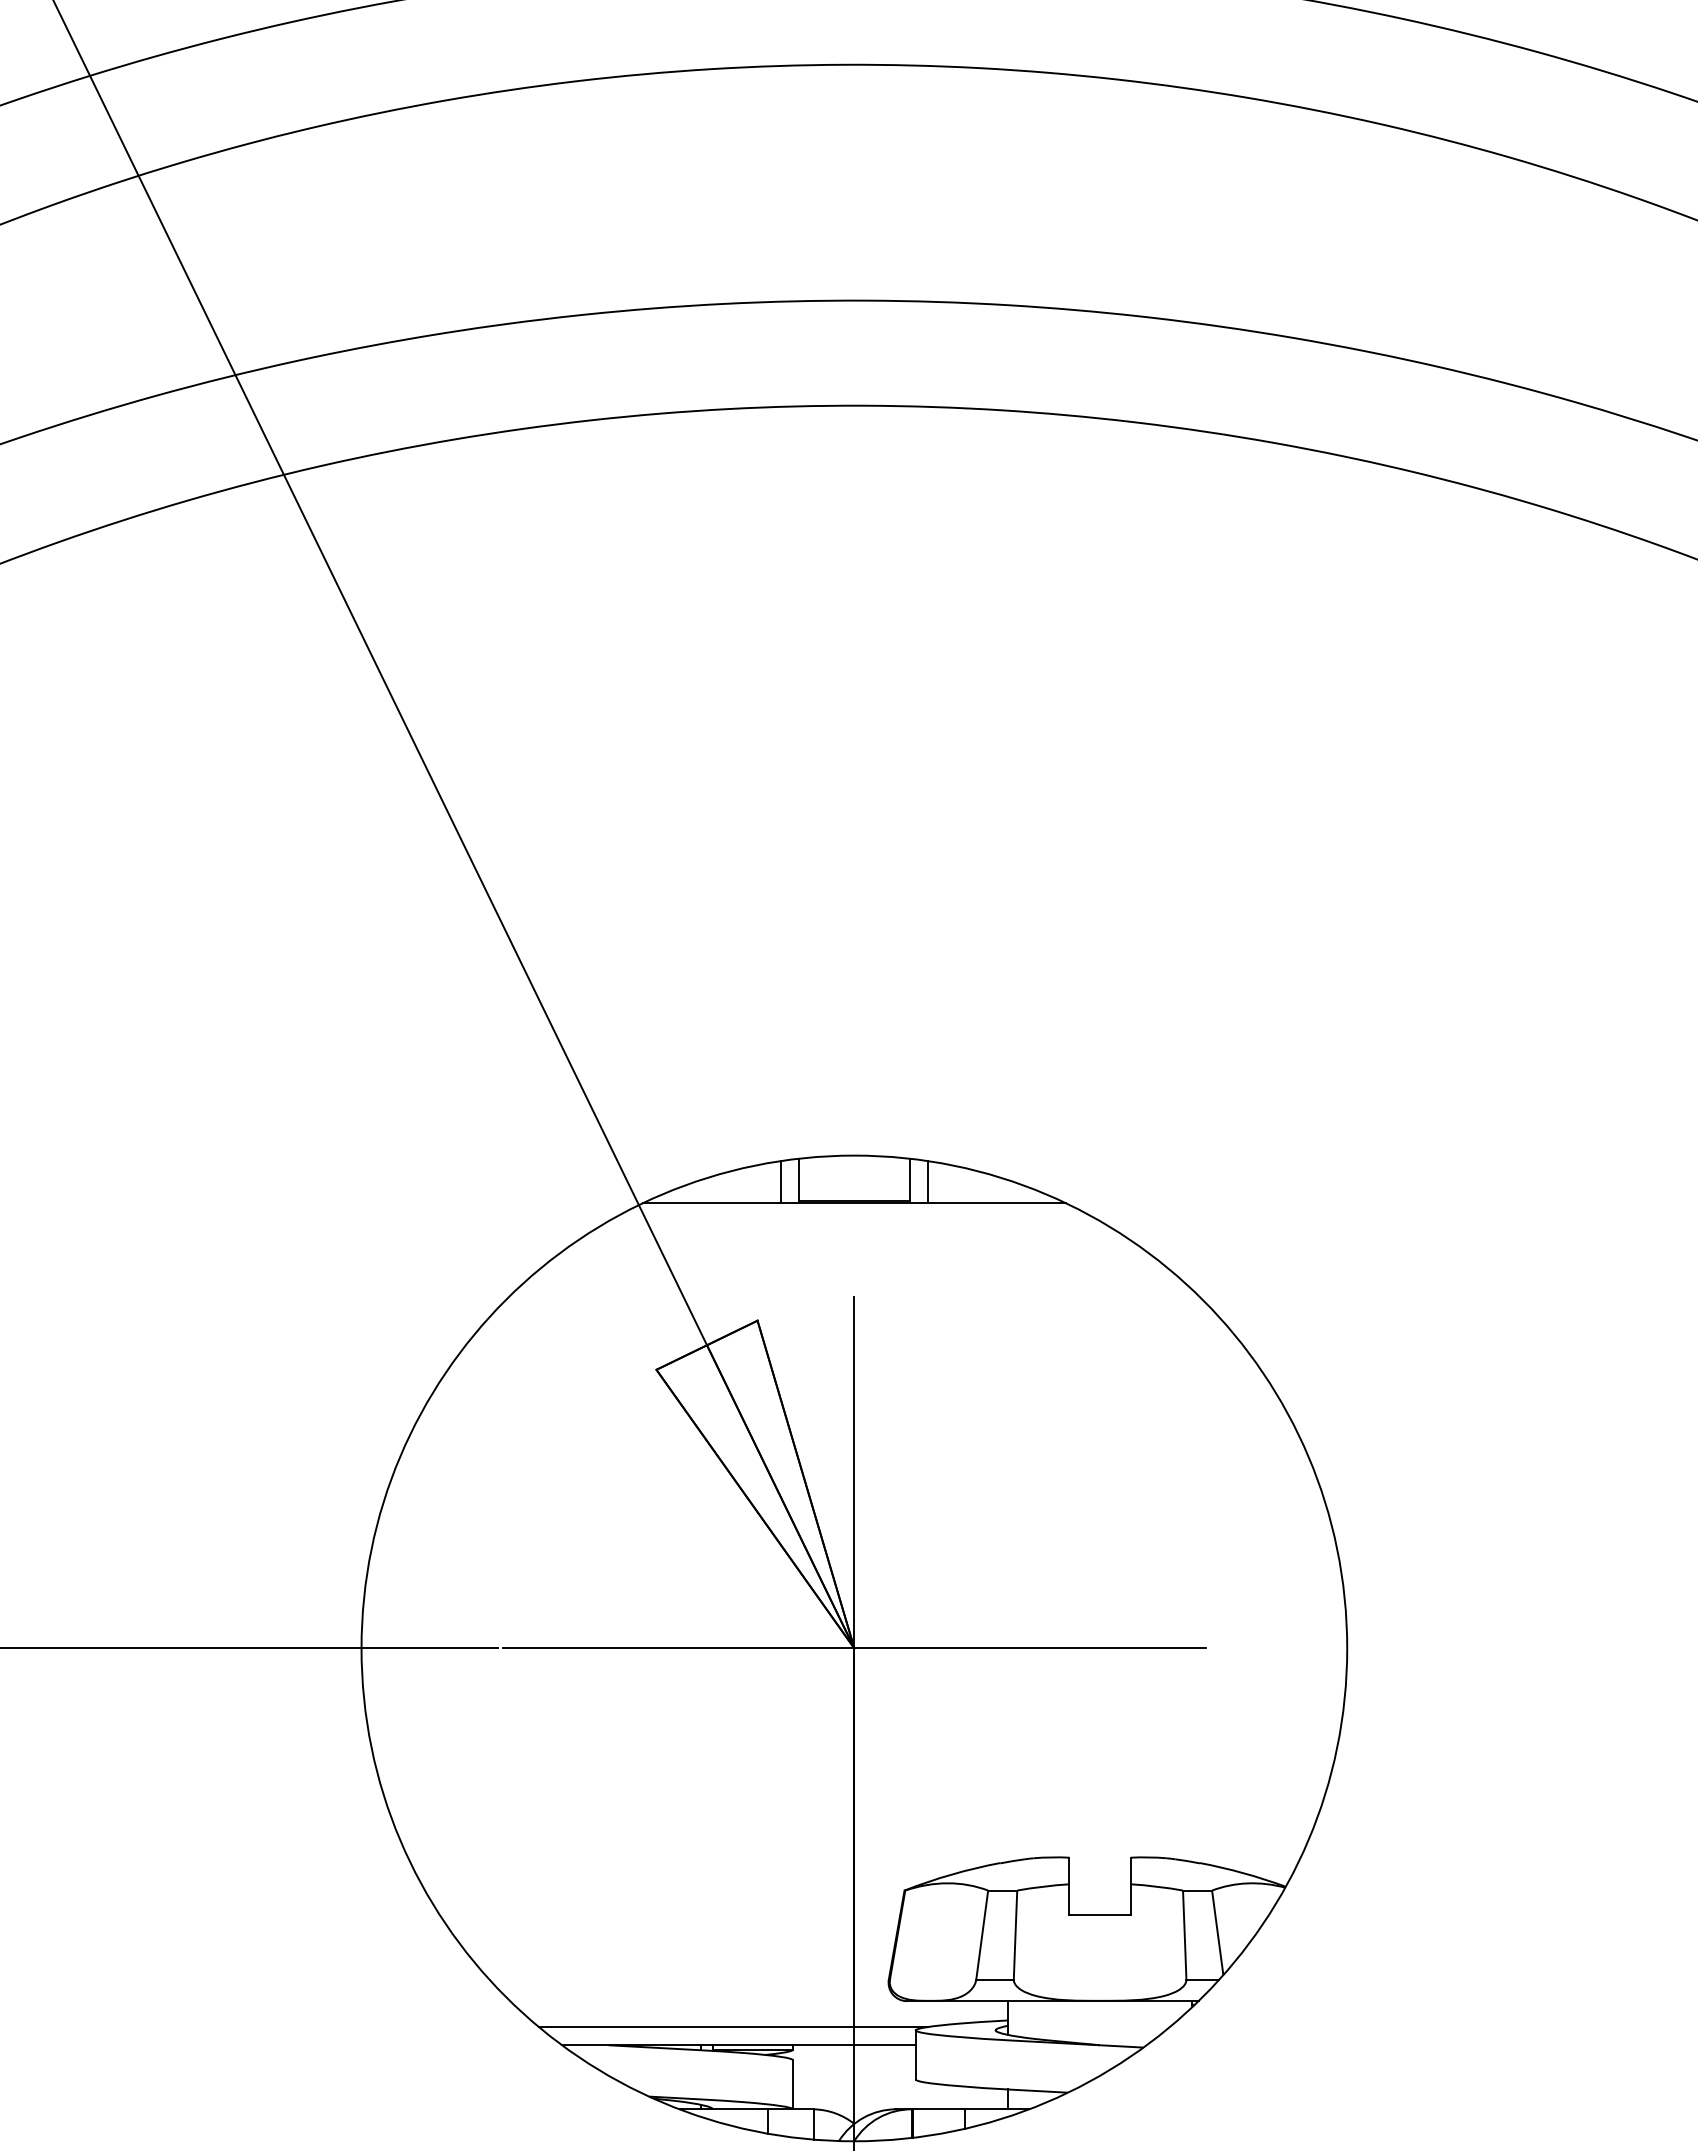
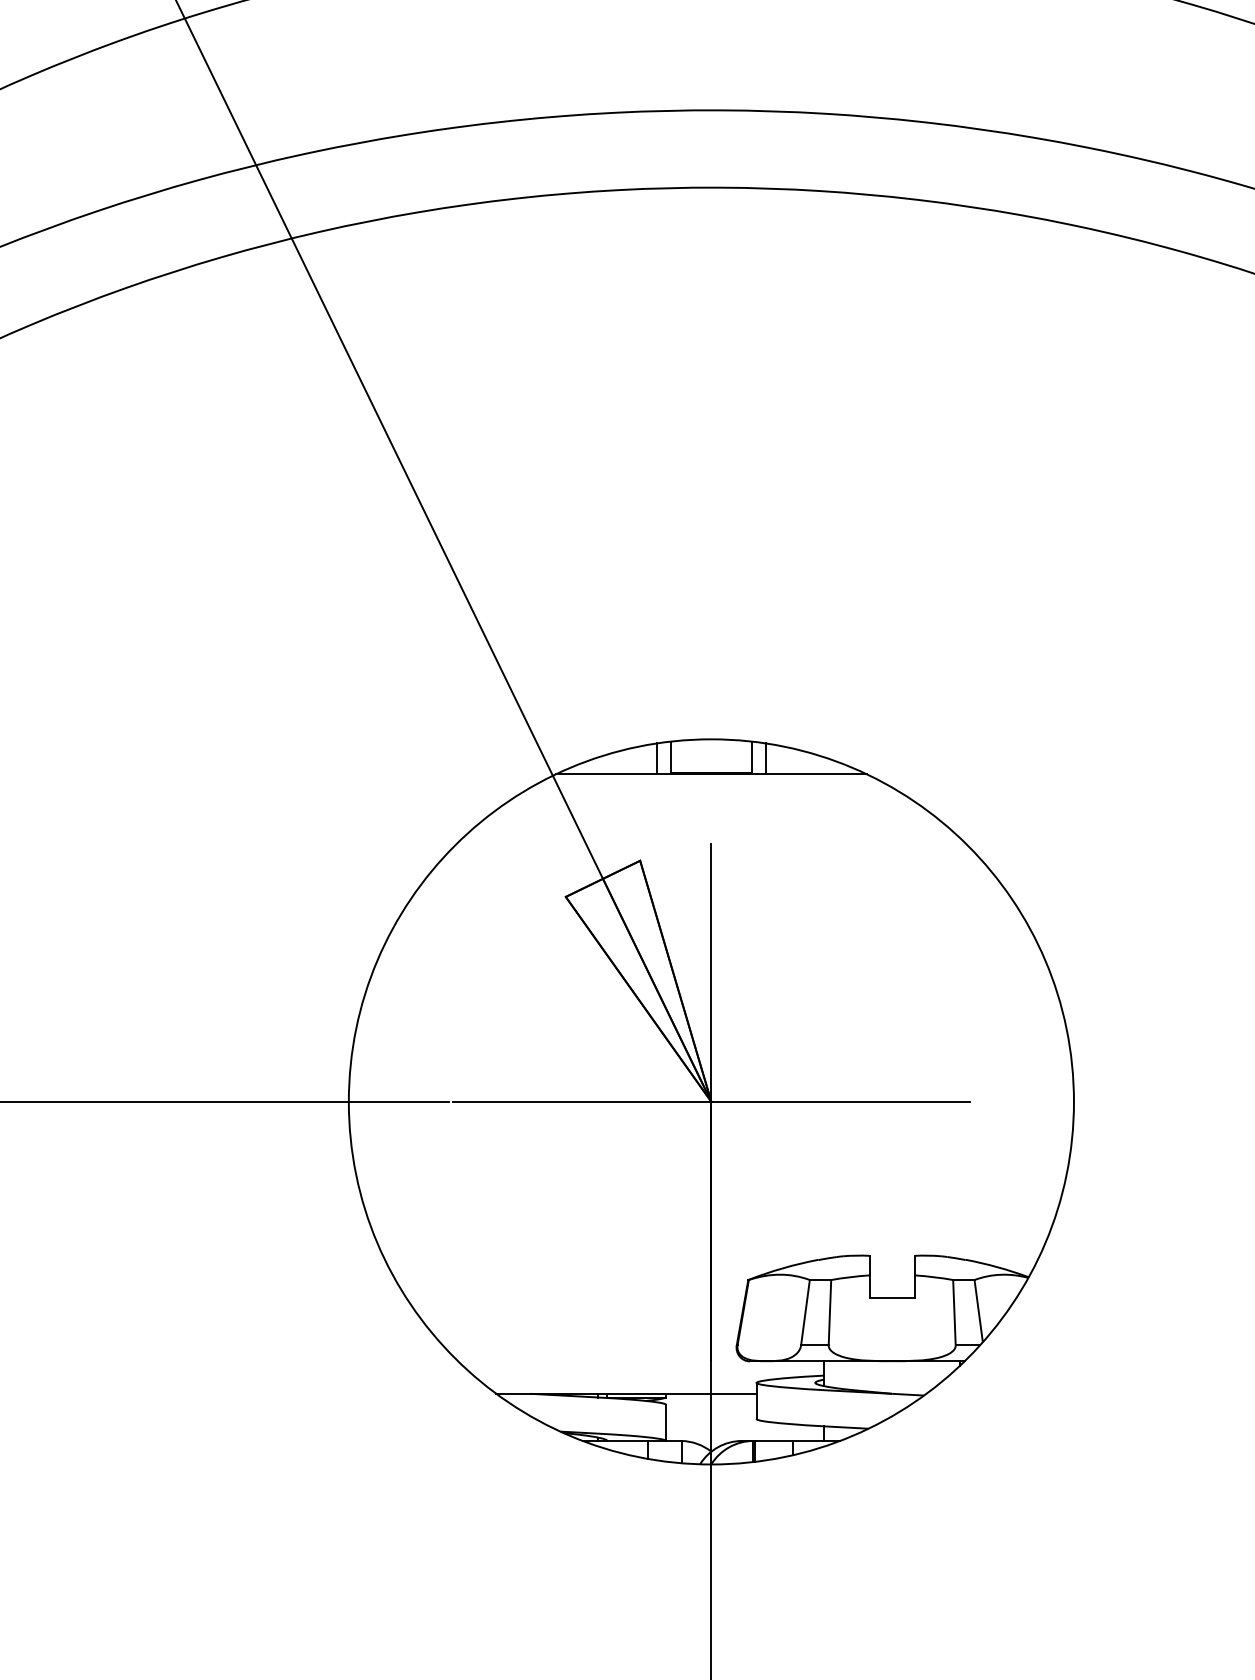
line: (733, 2027) -> (622, 1380), removed

